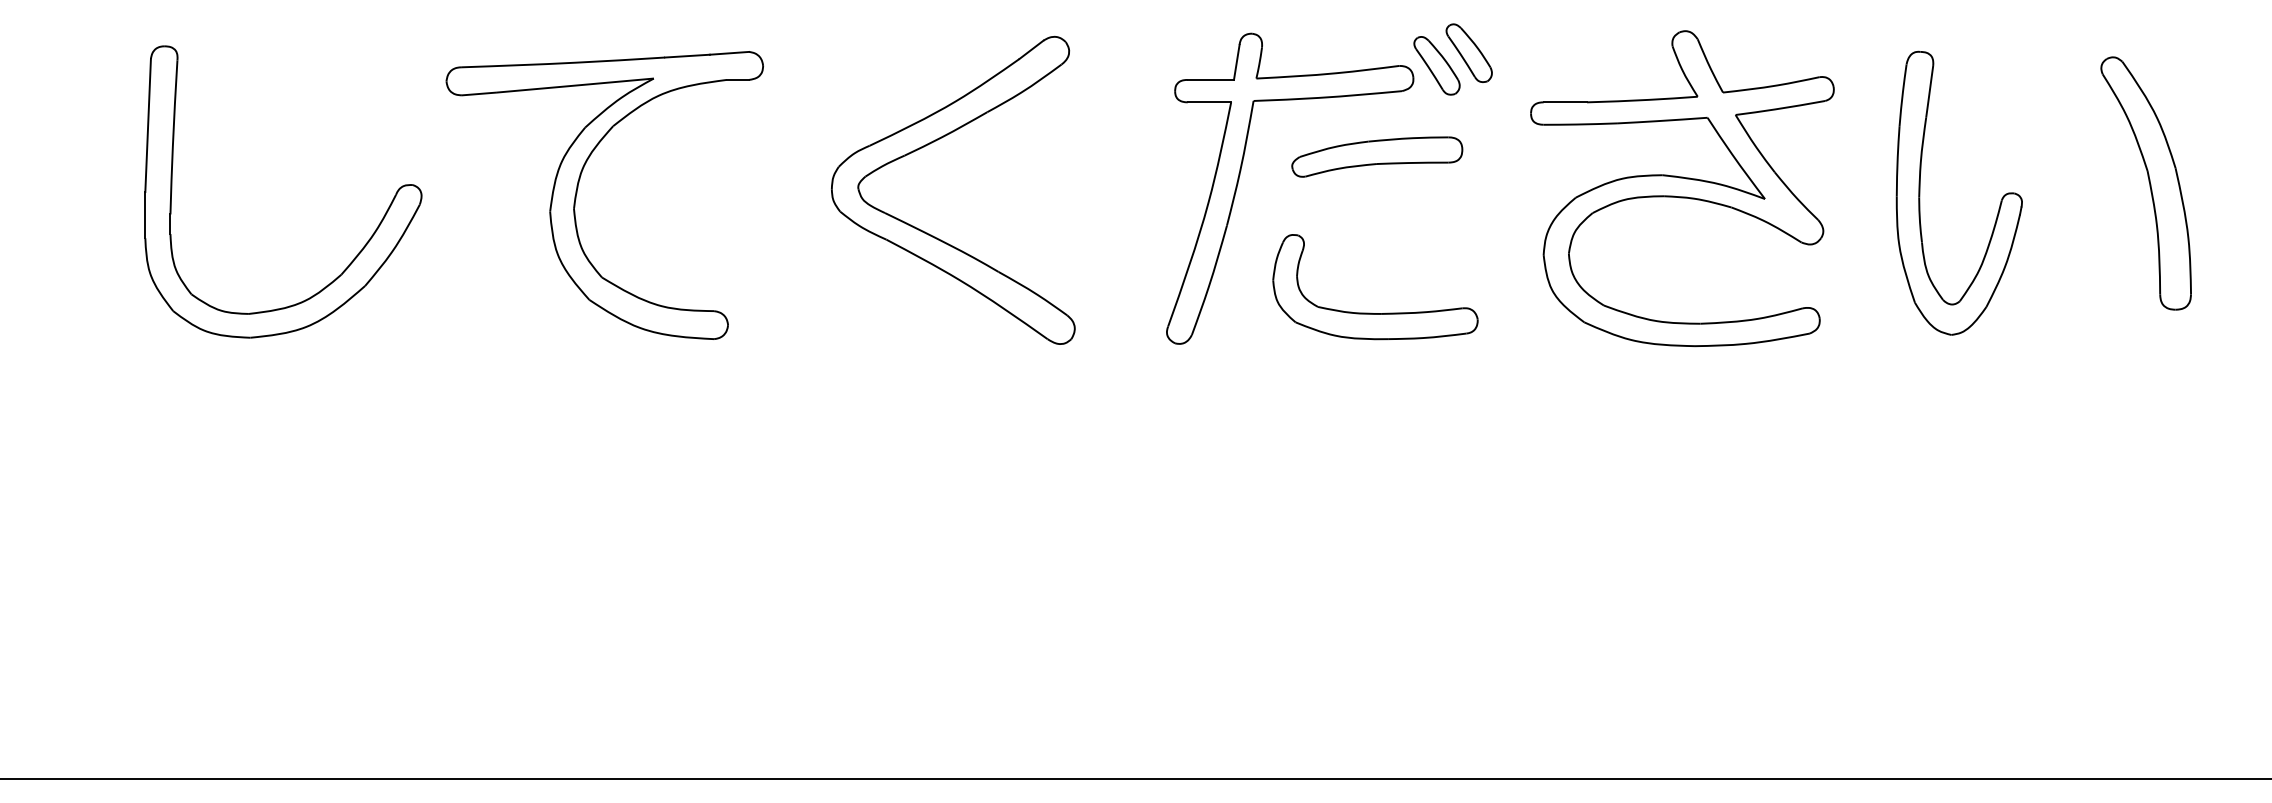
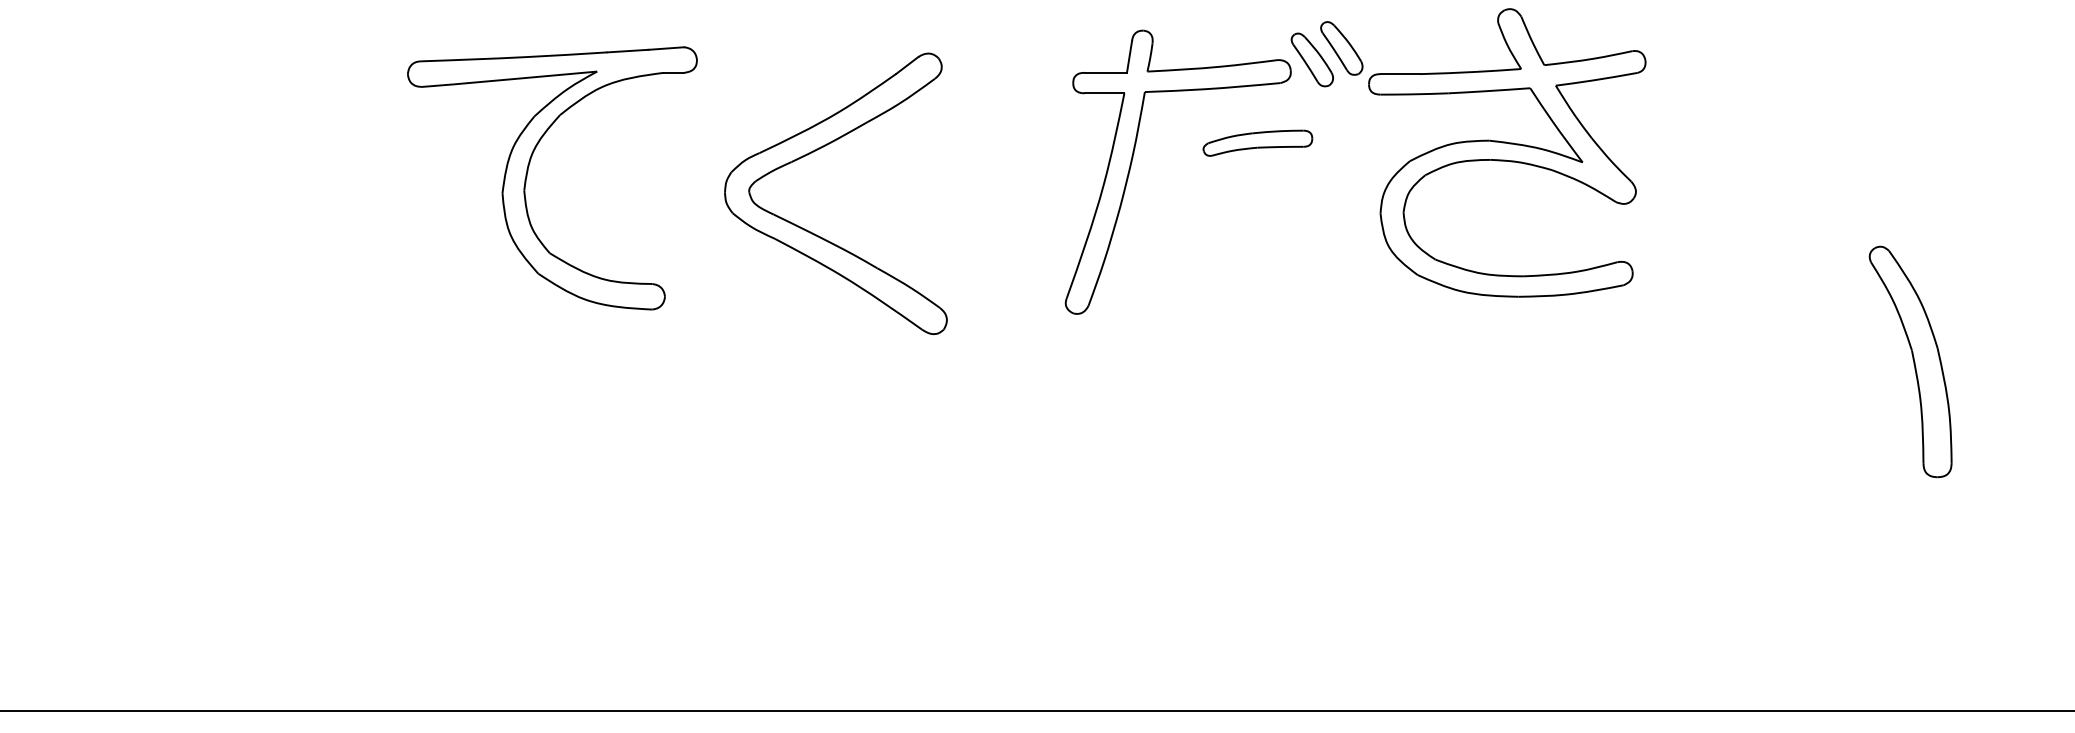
part: (1377, 156) -> (1258, 142), size x0.7
part: (2145, 183) -> (1910, 361), moved
part: (1682, 188) -> (1507, 152), moved
part: (1920, 192) -> (1753, 175), removed
part: (931, 234) -> (816, 234), moved
part: (358, 252) -> (327, 230), removed
part: (1371, 312) -> (1252, 285), removed

